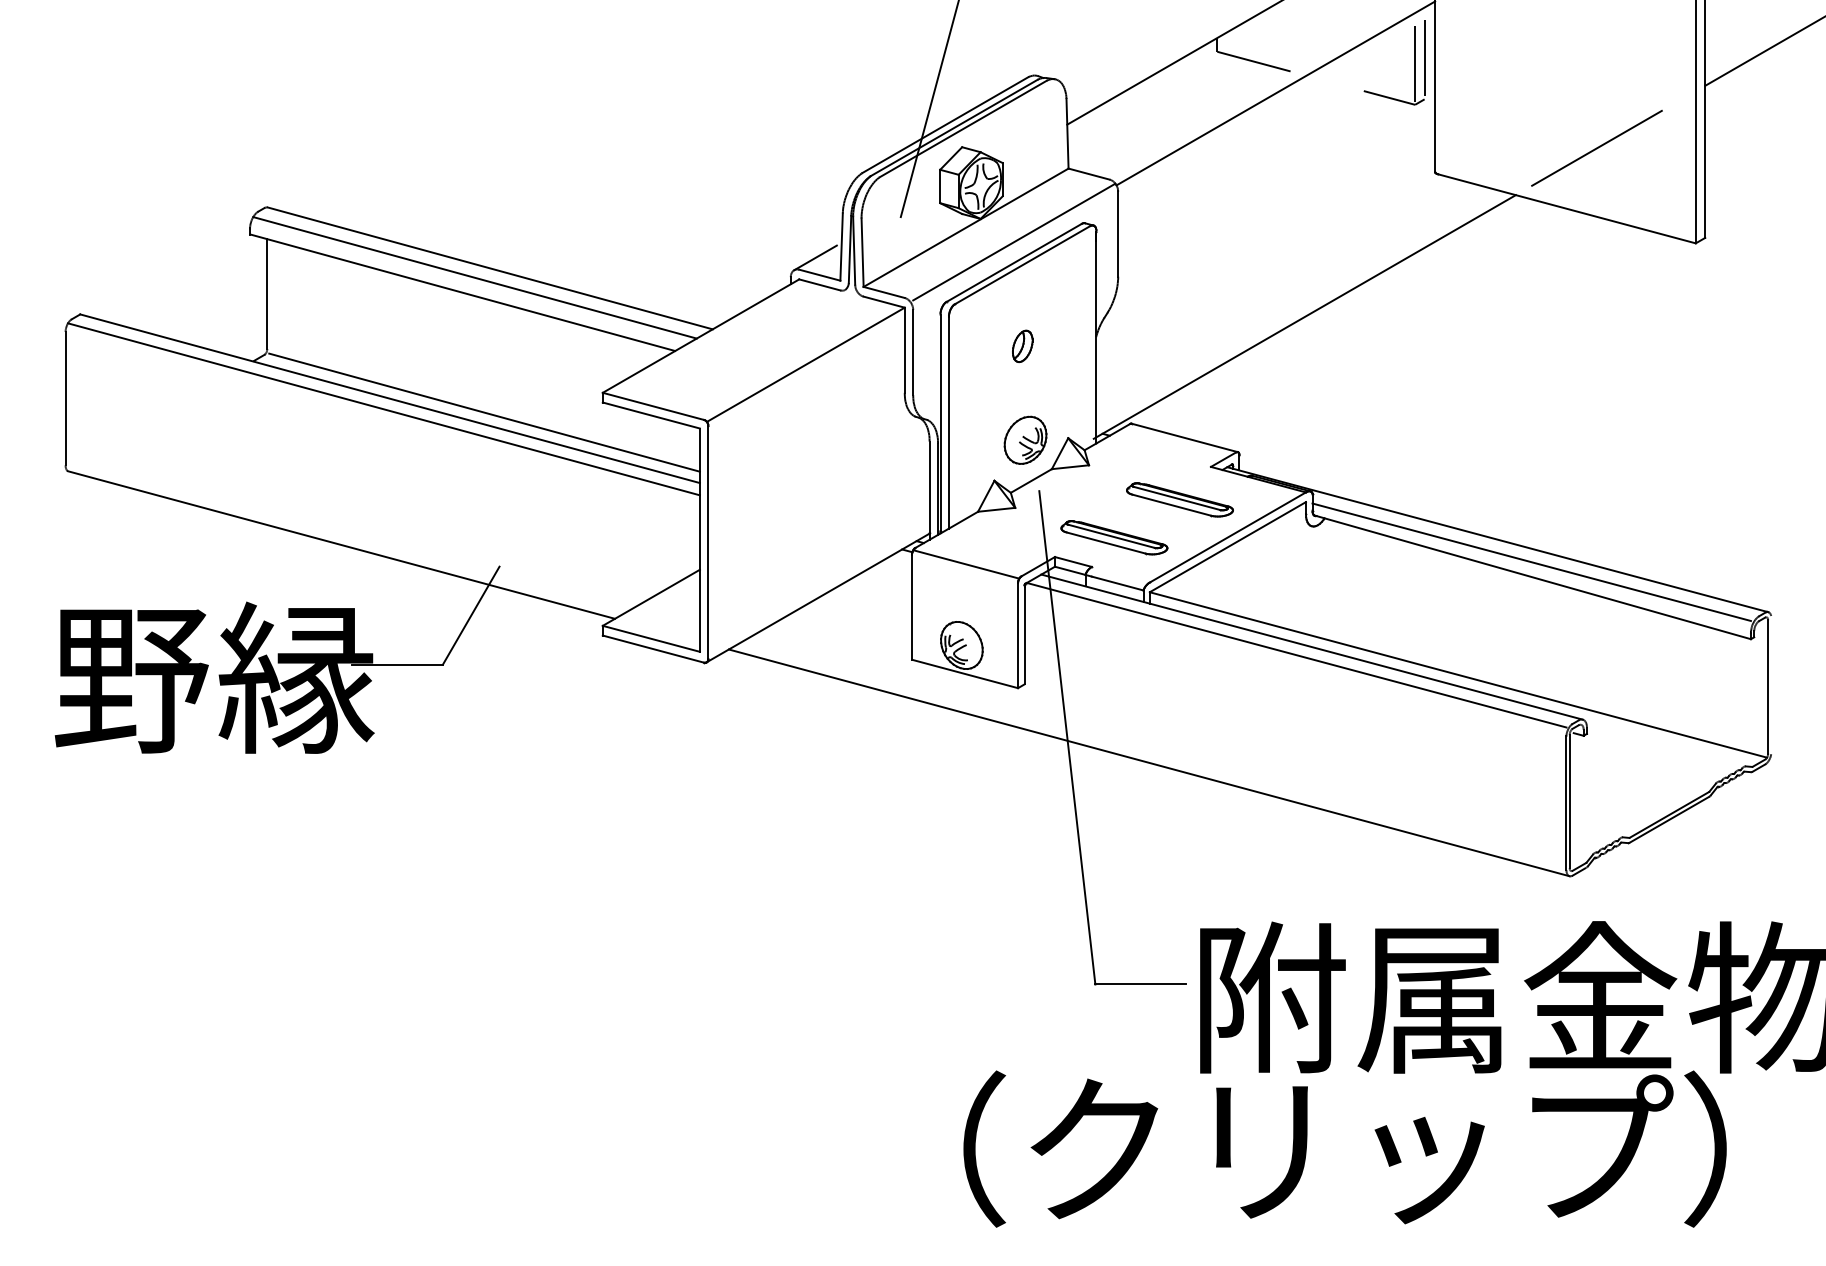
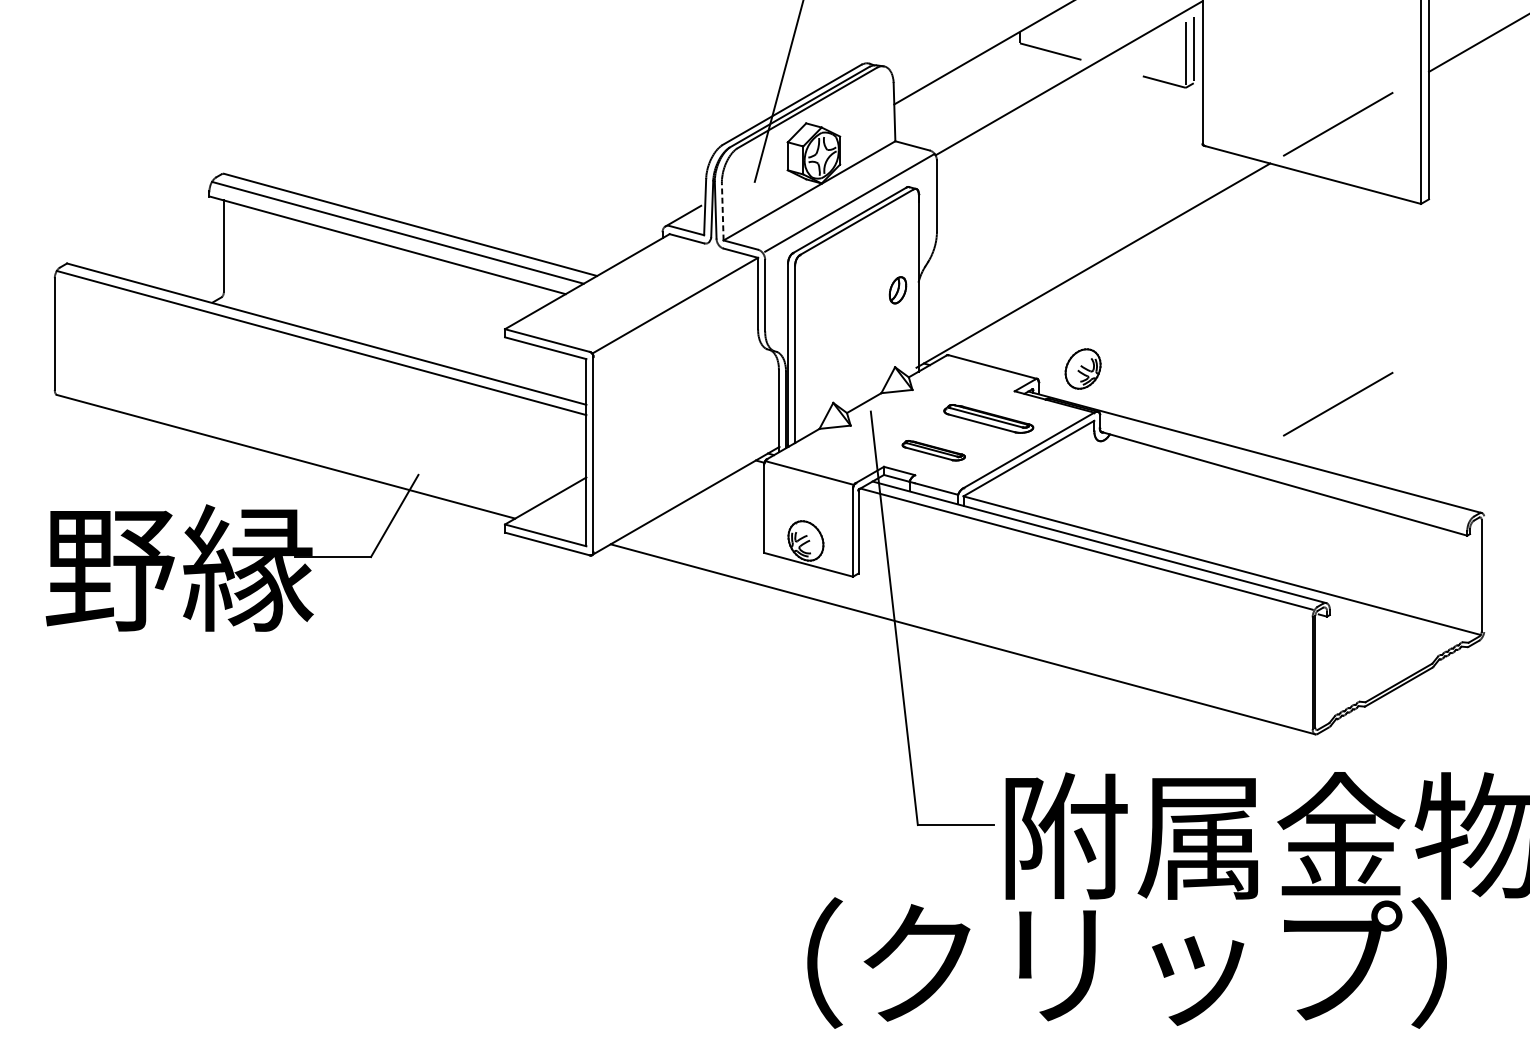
line: (862, 252) -> (722, 211), solid -> dashed
part: (1022, 346) -> (897, 290), moved
line: (484, 412) -> (405, 345), removed
part: (1025, 439) -> (1083, 368), moved
line: (1596, 481) -> (1337, 403), added
part: (1114, 537) -> (933, 450), size x0.7
line: (1531, 562) -> (1283, 471), removed

